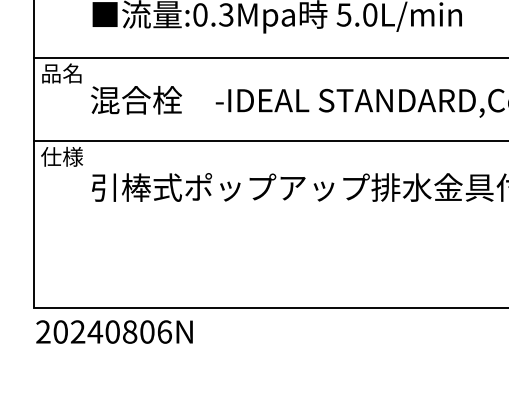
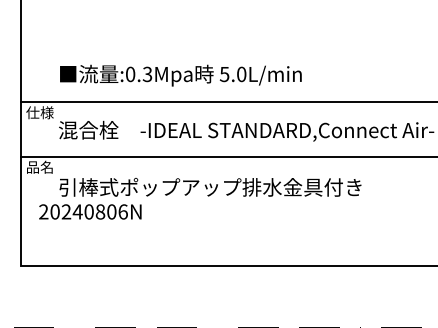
text: (61, 73) -> (39, 112), 品名 -> 仕様
text: (61, 155) -> (39, 166), 仕様 -> 品名
text: (114, 331) -> (90, 211), moved

